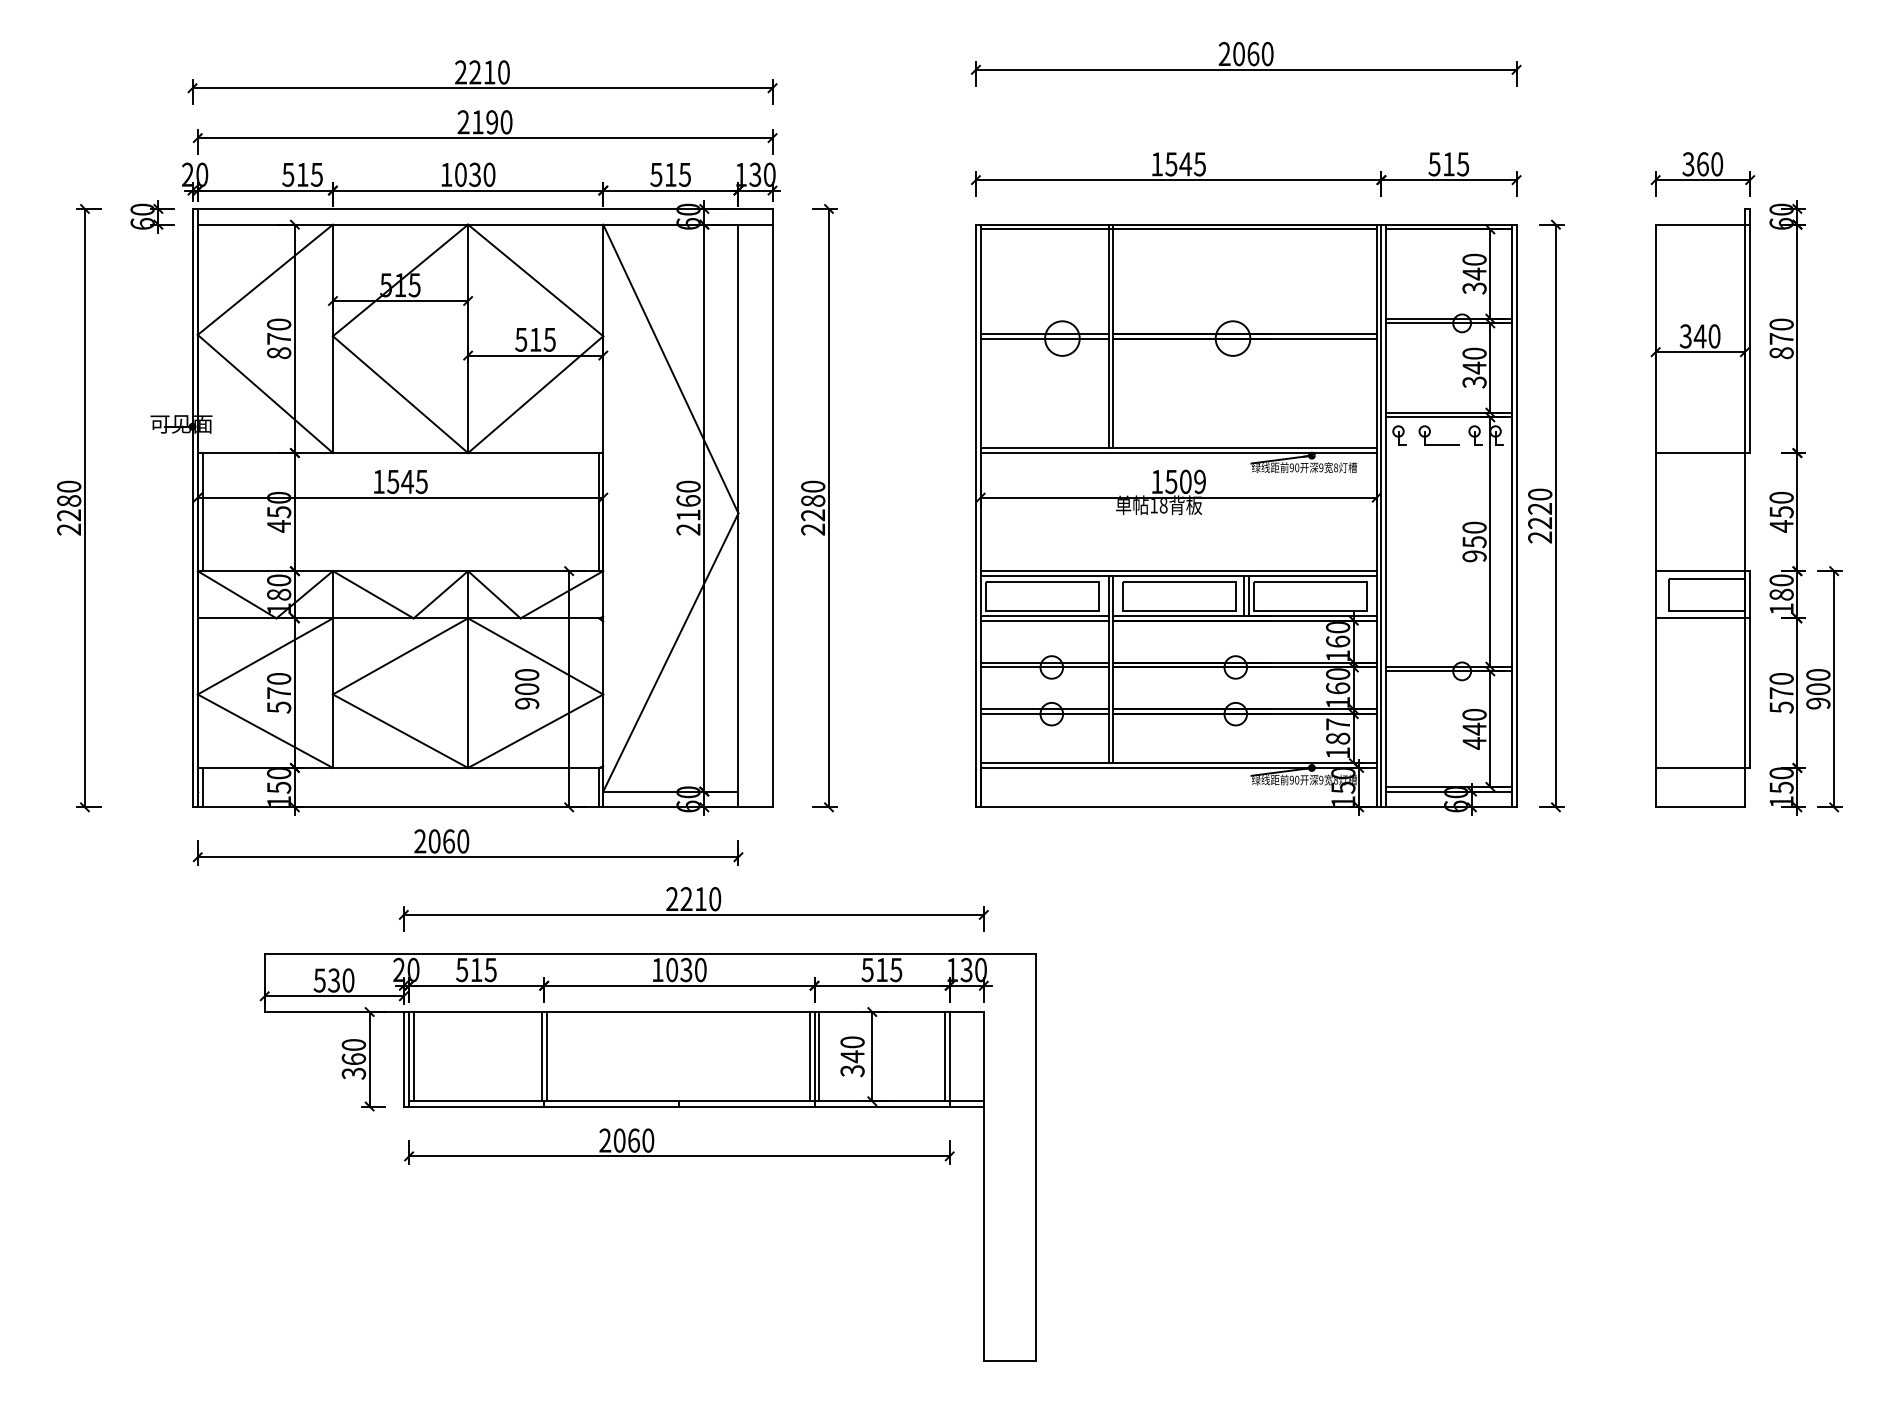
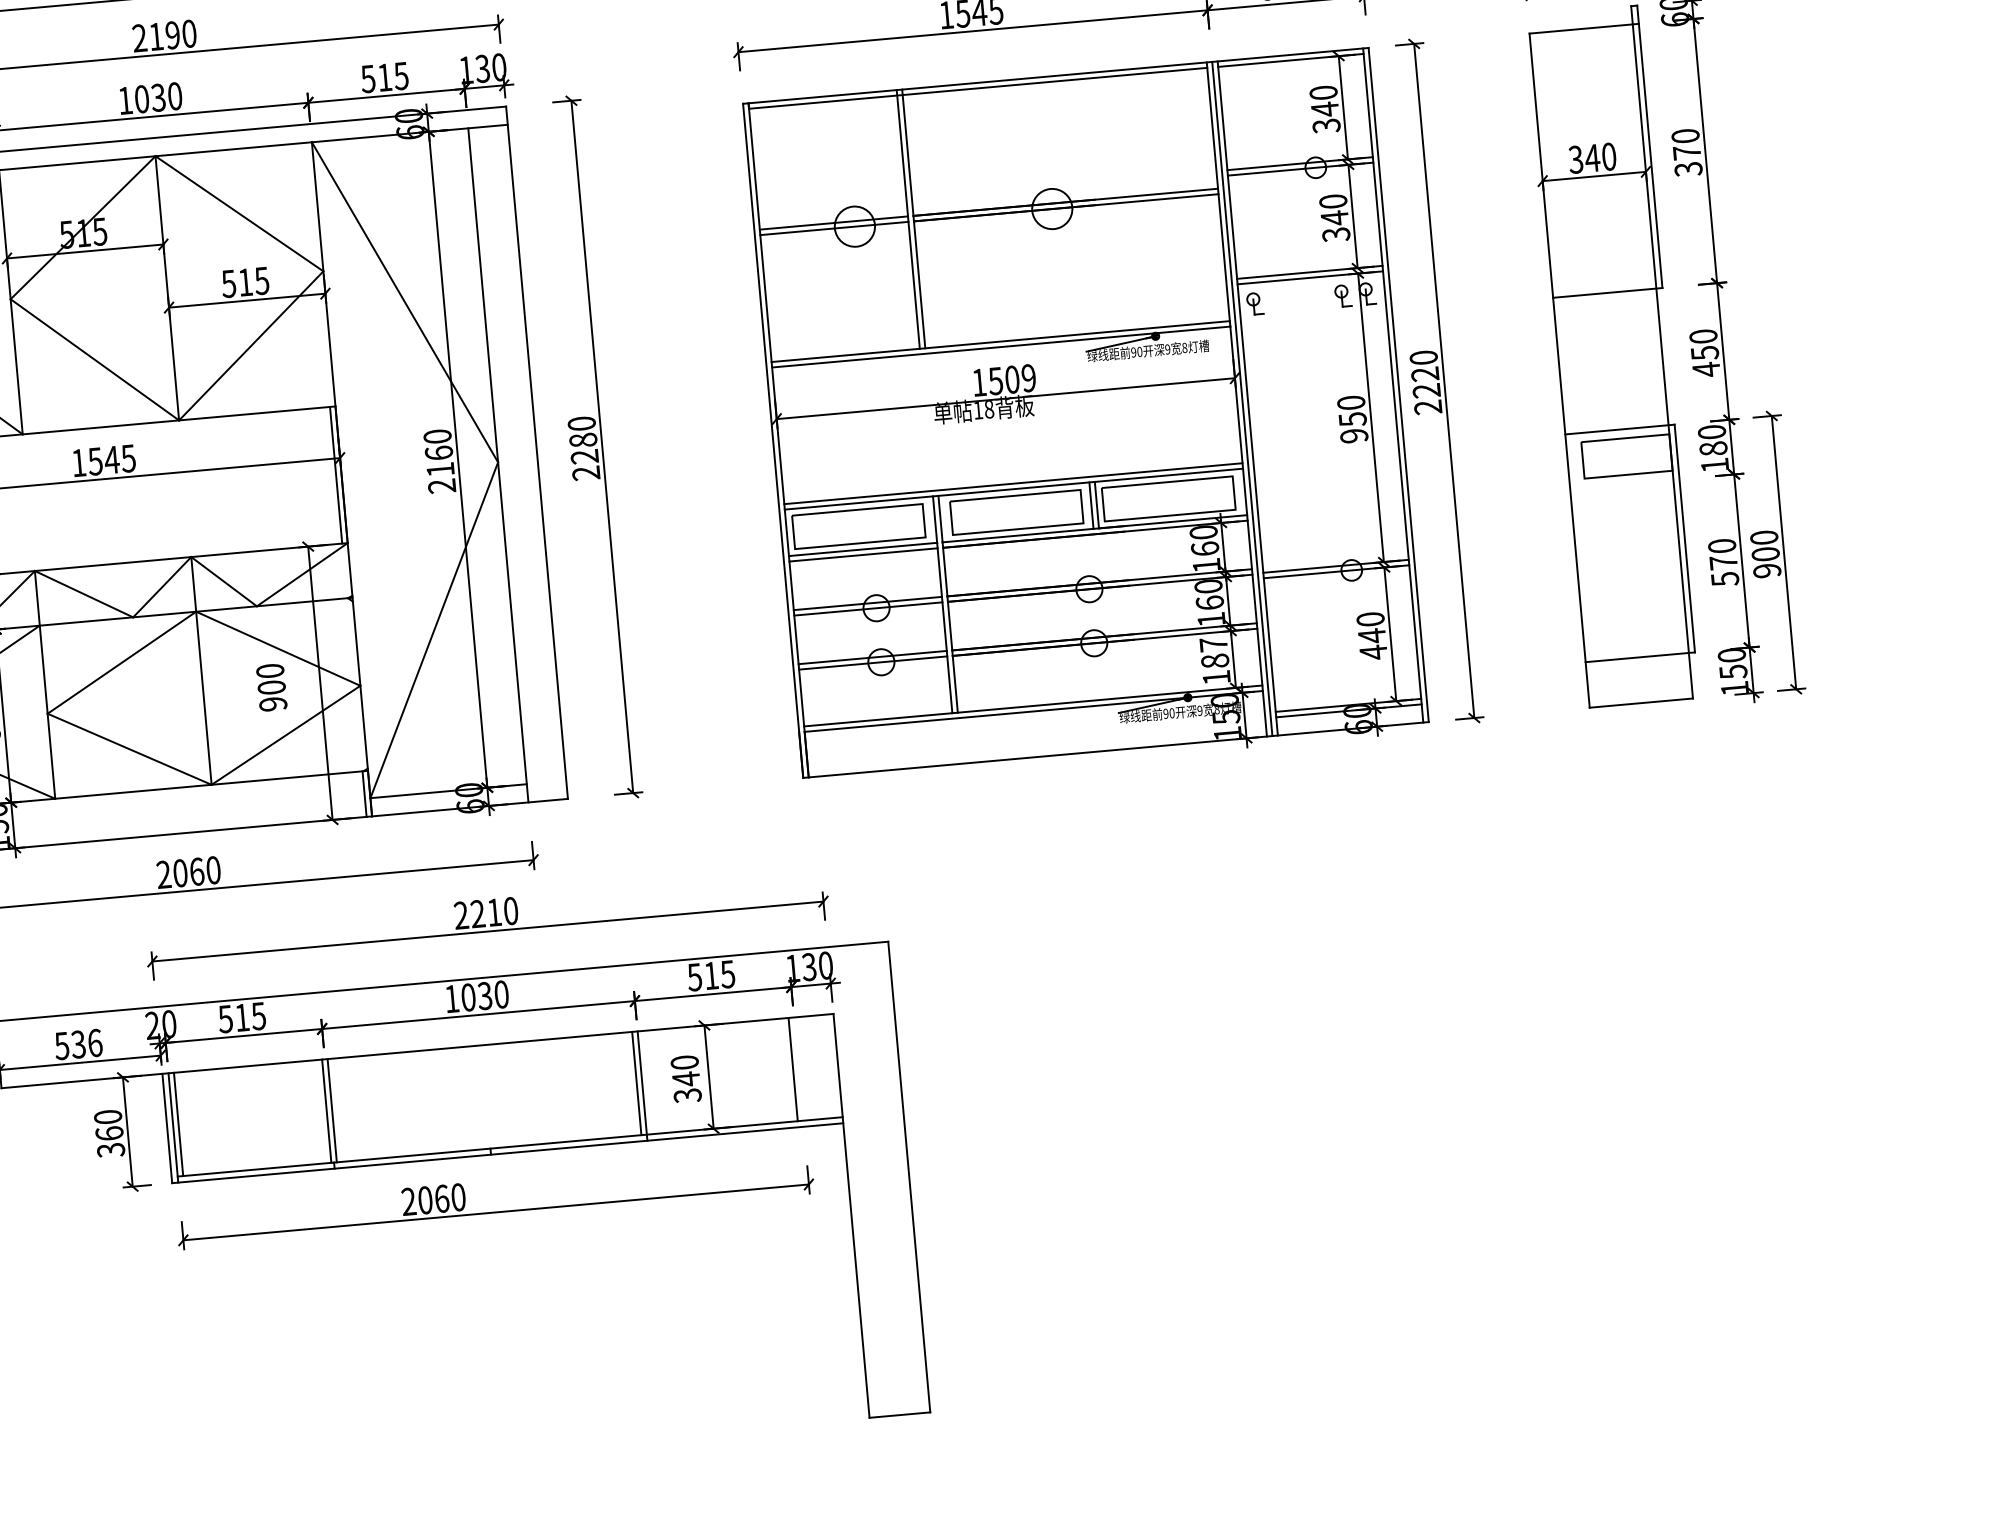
text: (1781, 353) -> (1688, 169), 870 -> 370
part: (1430, 434) -> (1290, 299), removed
line: (1702, 618) -> (1624, 484), removed
text: (348, 980) -> (95, 1043), 530 -> 536
line: (819, 1056) -> (647, 1082), removed
line: (949, 1059) -> (798, 1072), removed

